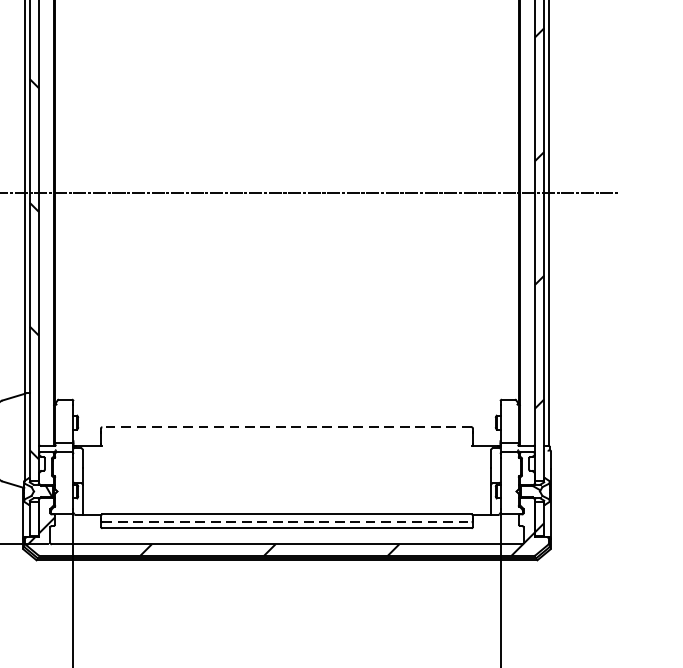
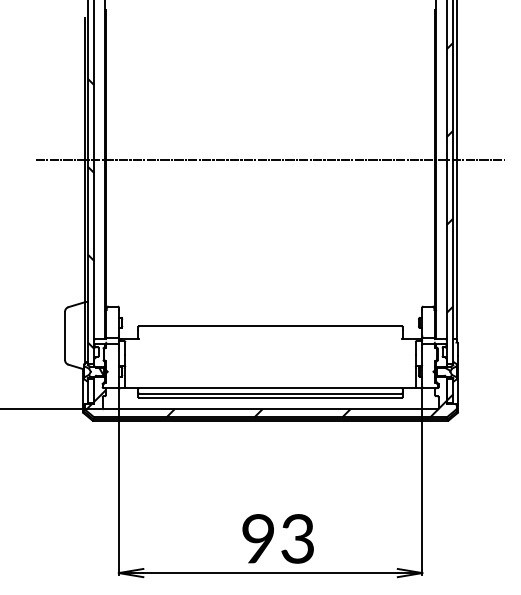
line: (286, 427) -> (270, 326), dashed -> solid
line: (288, 522) -> (271, 393), dashed -> solid

